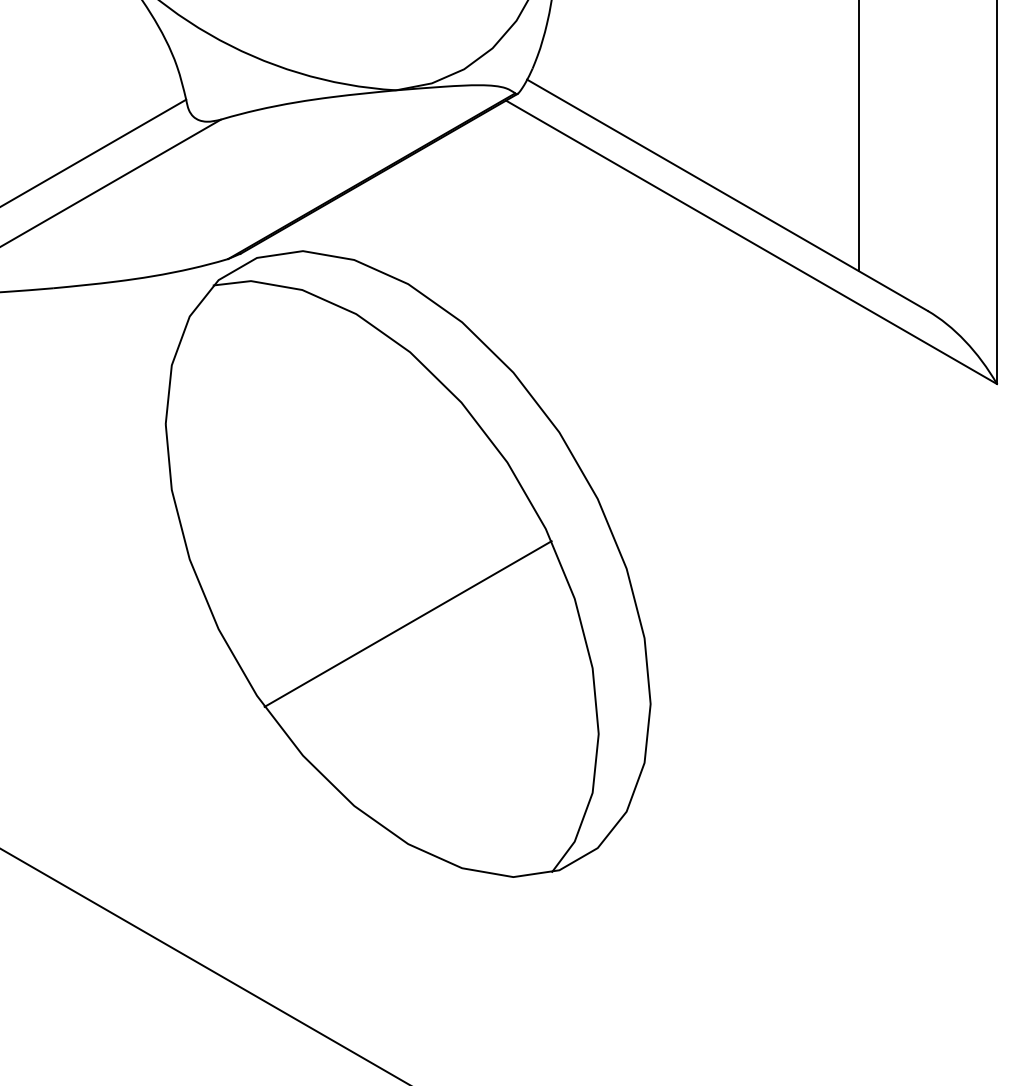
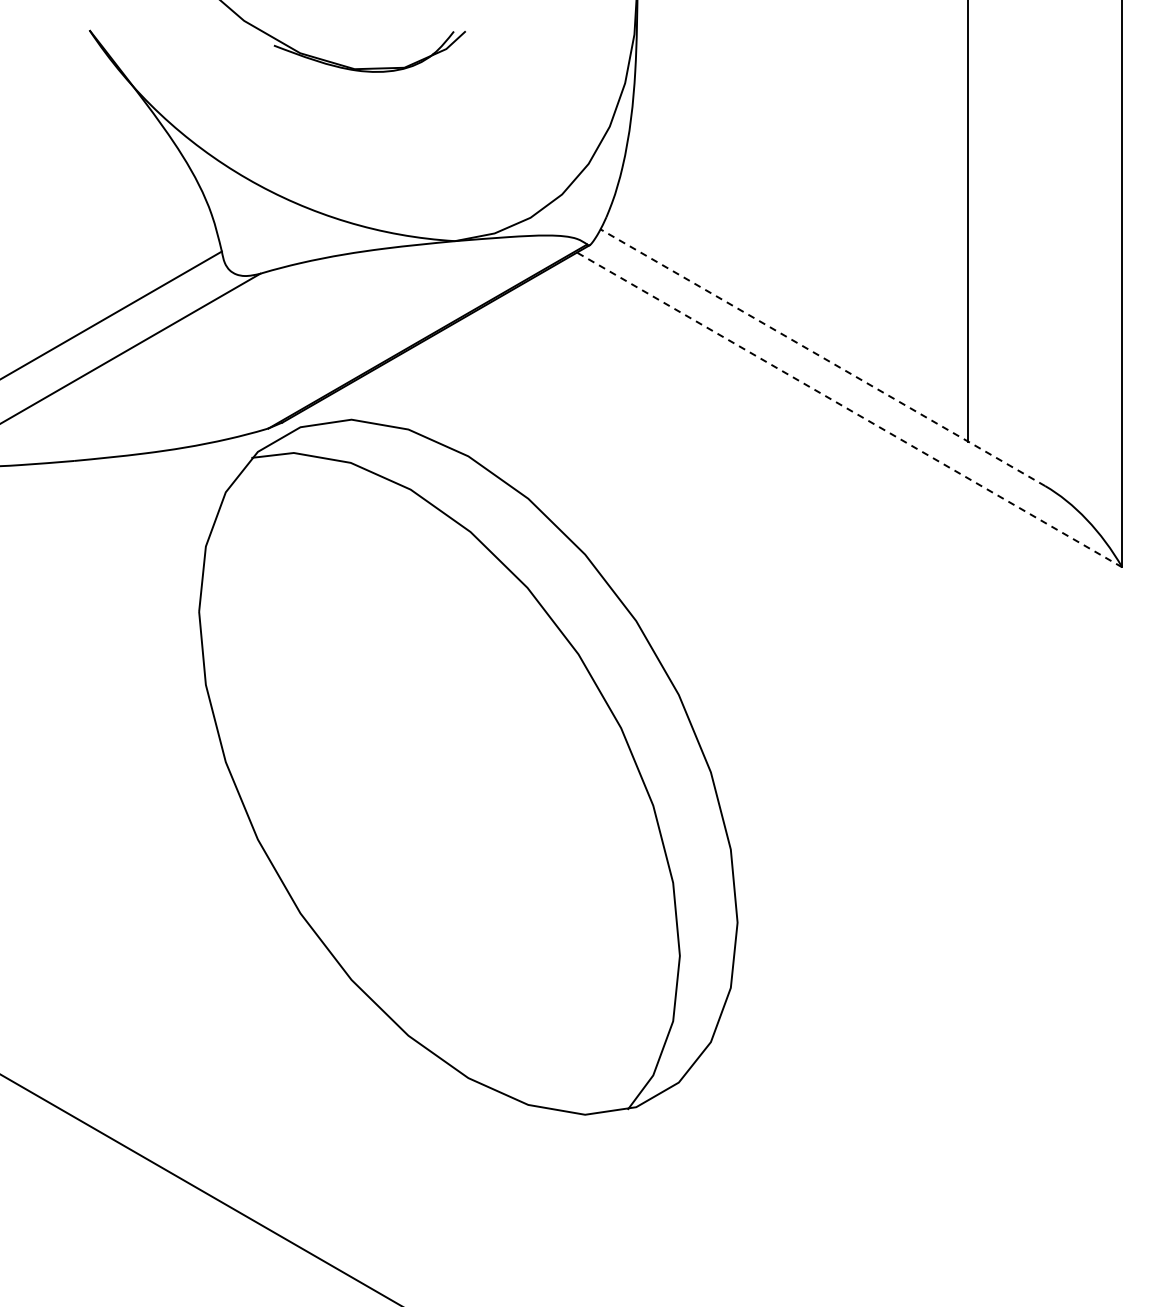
line: (727, 195) -> (822, 357), solid -> dashed
line: (751, 241) -> (849, 409), solid -> dashed
line: (407, 623) -> (467, 833), removed

